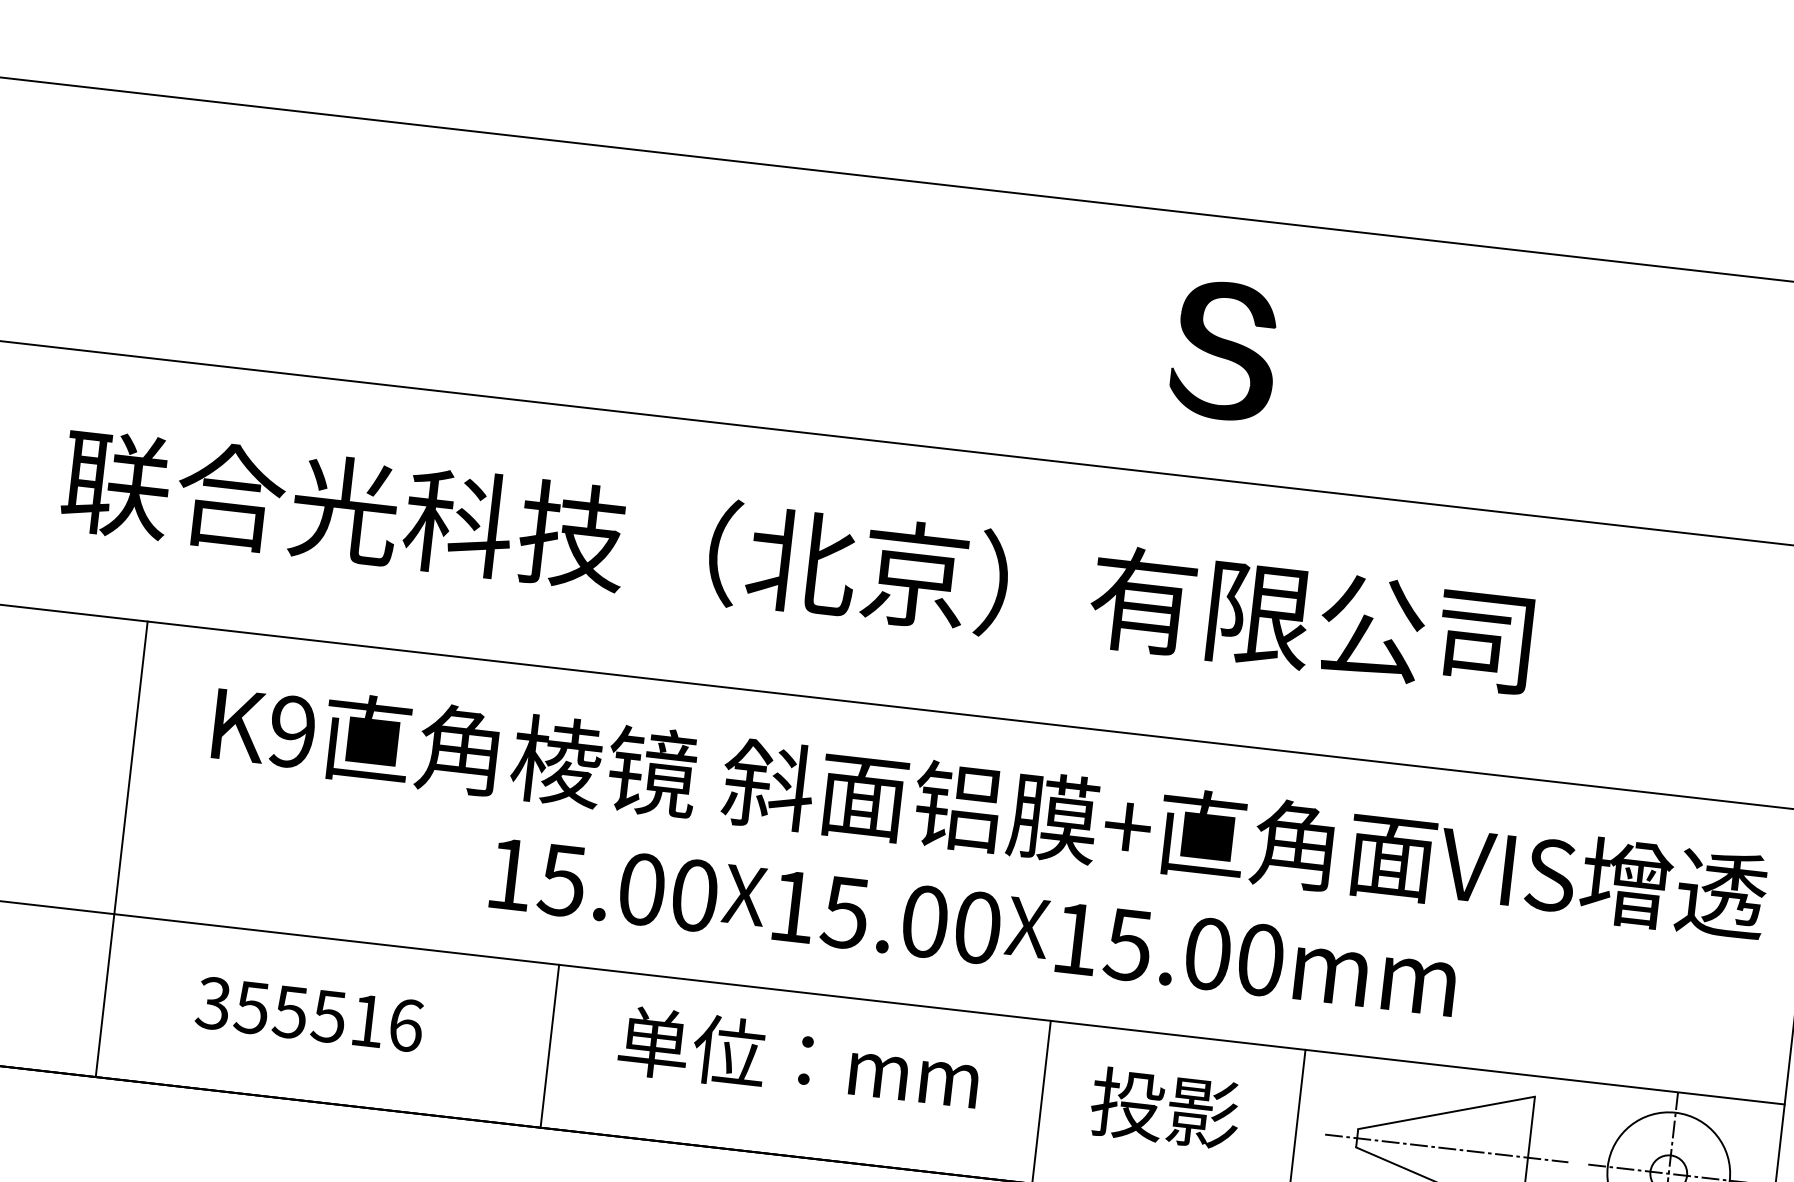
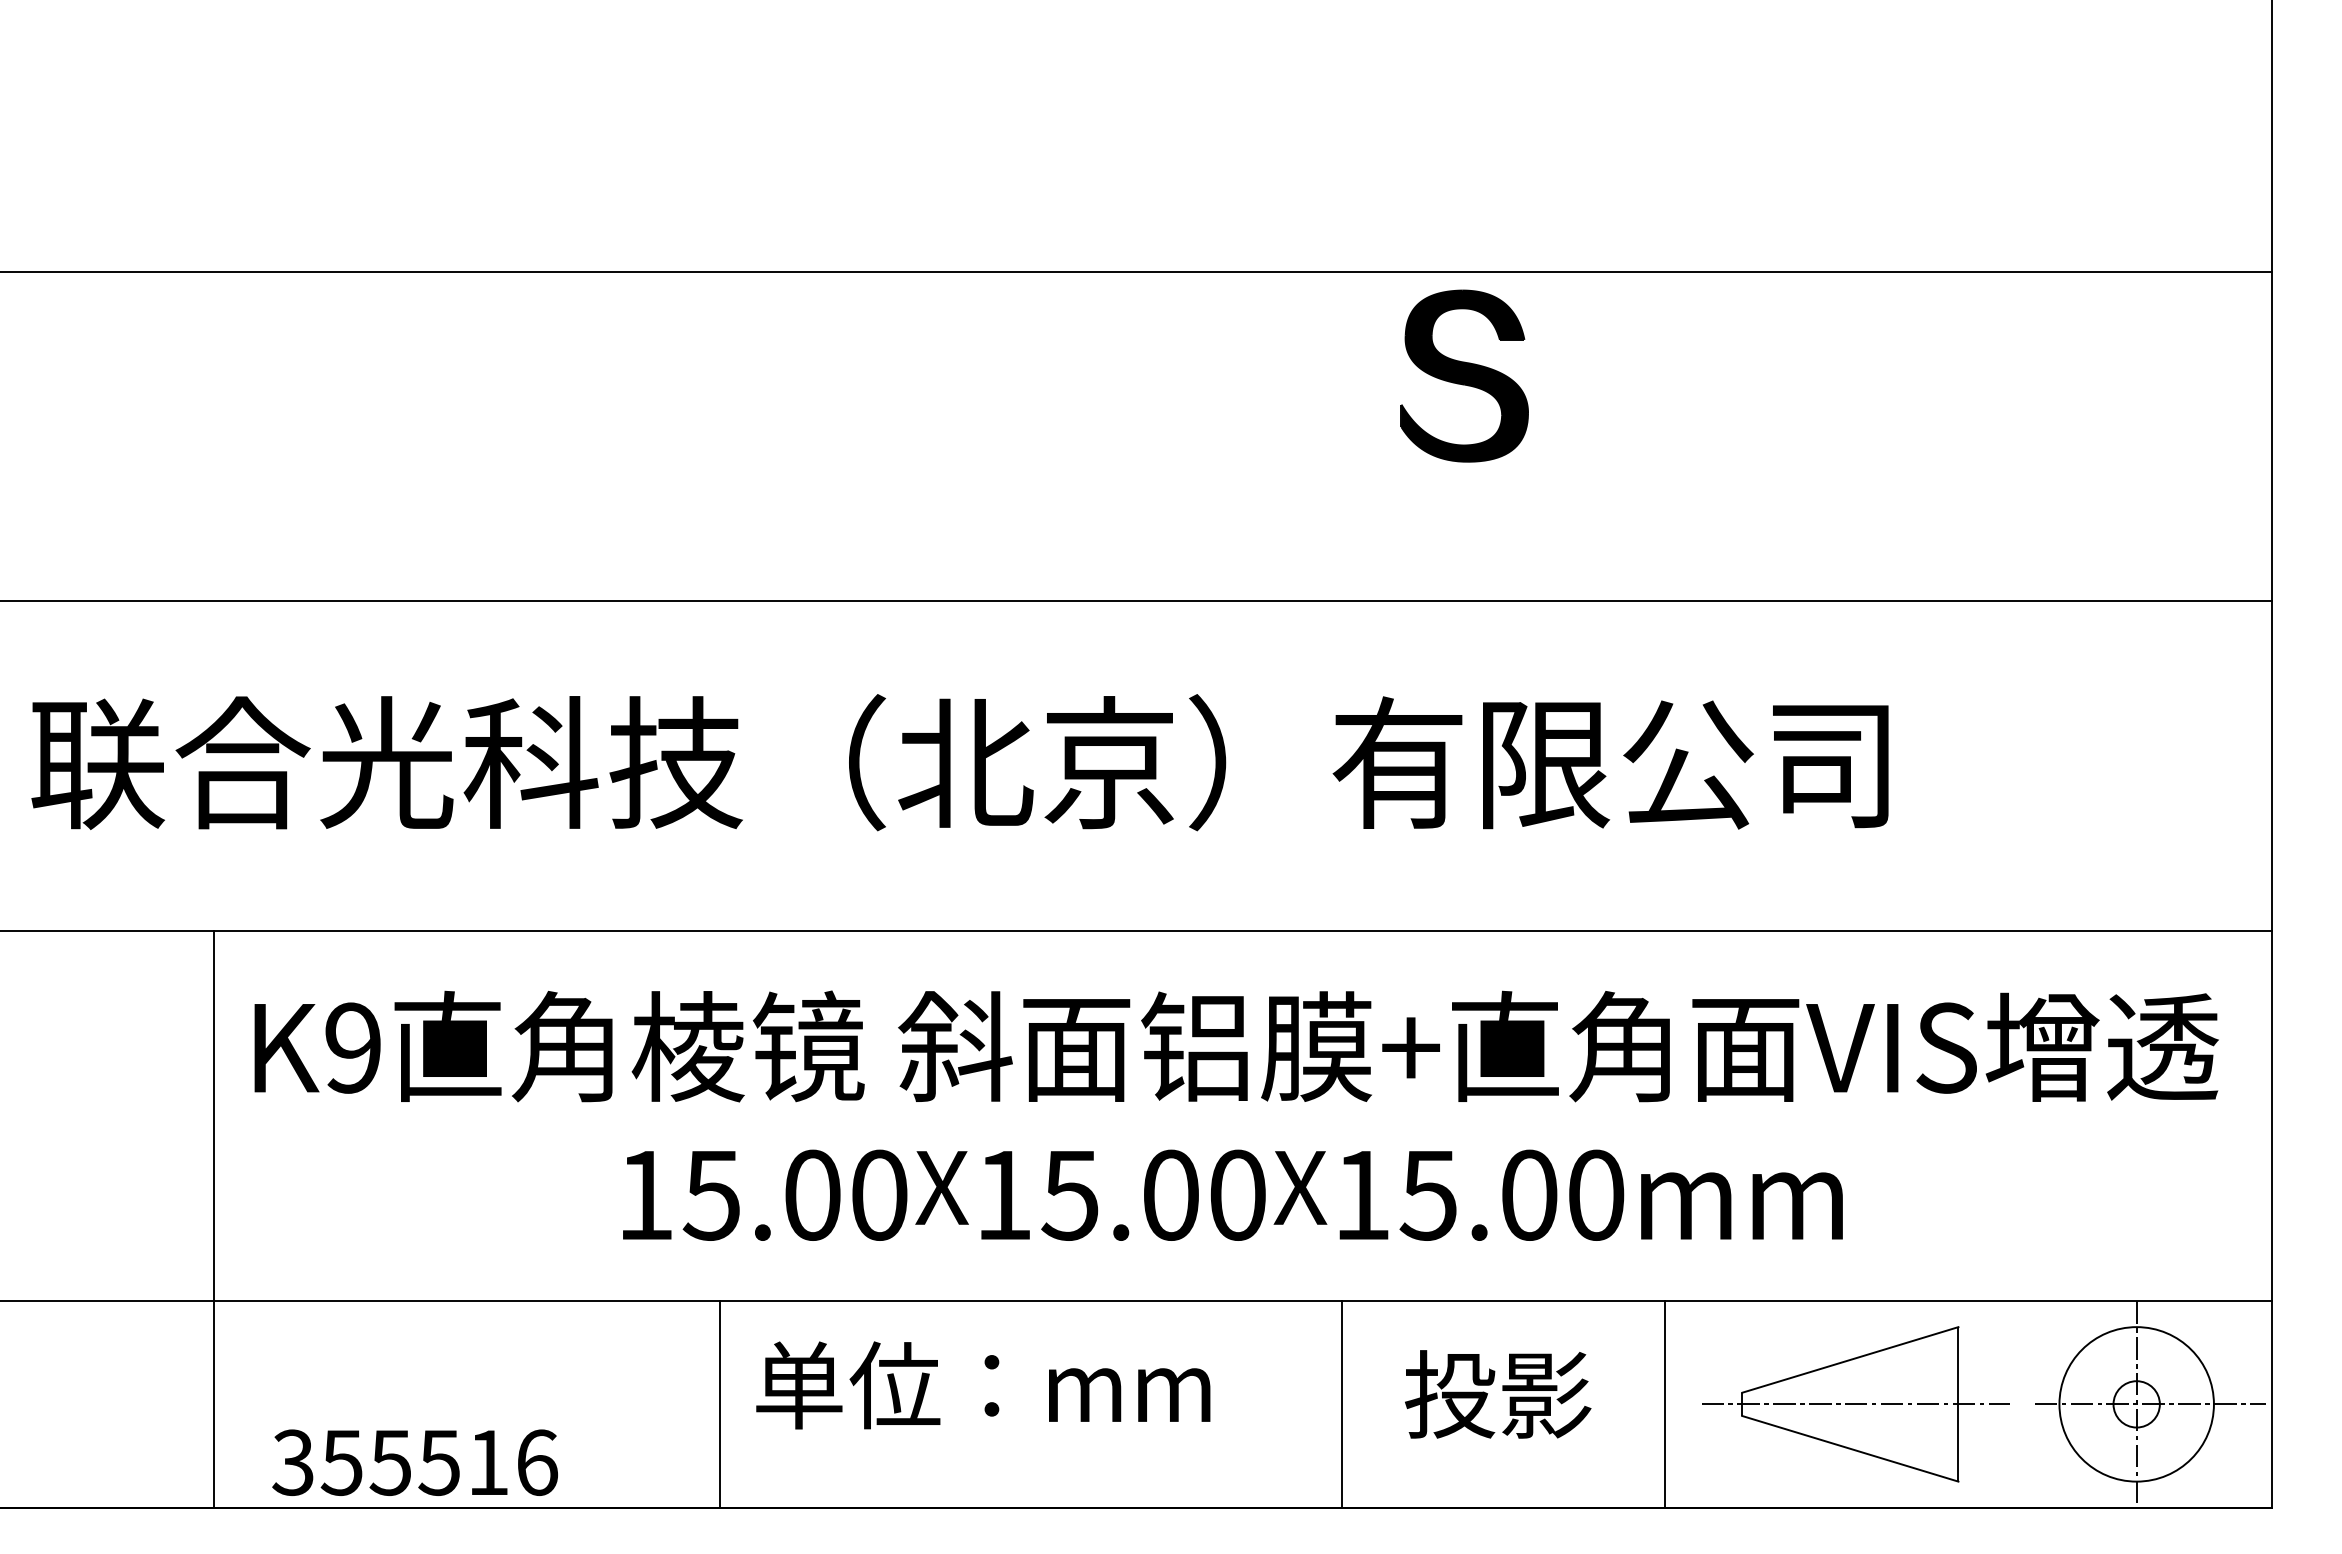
part: (1224, 350) -> (1464, 375), moved
line: (121, 848) -> (213, 1218), moved
text: (309, 1014) -> (414, 1462), moved
text: (799, 1059) -> (983, 1385), moved

